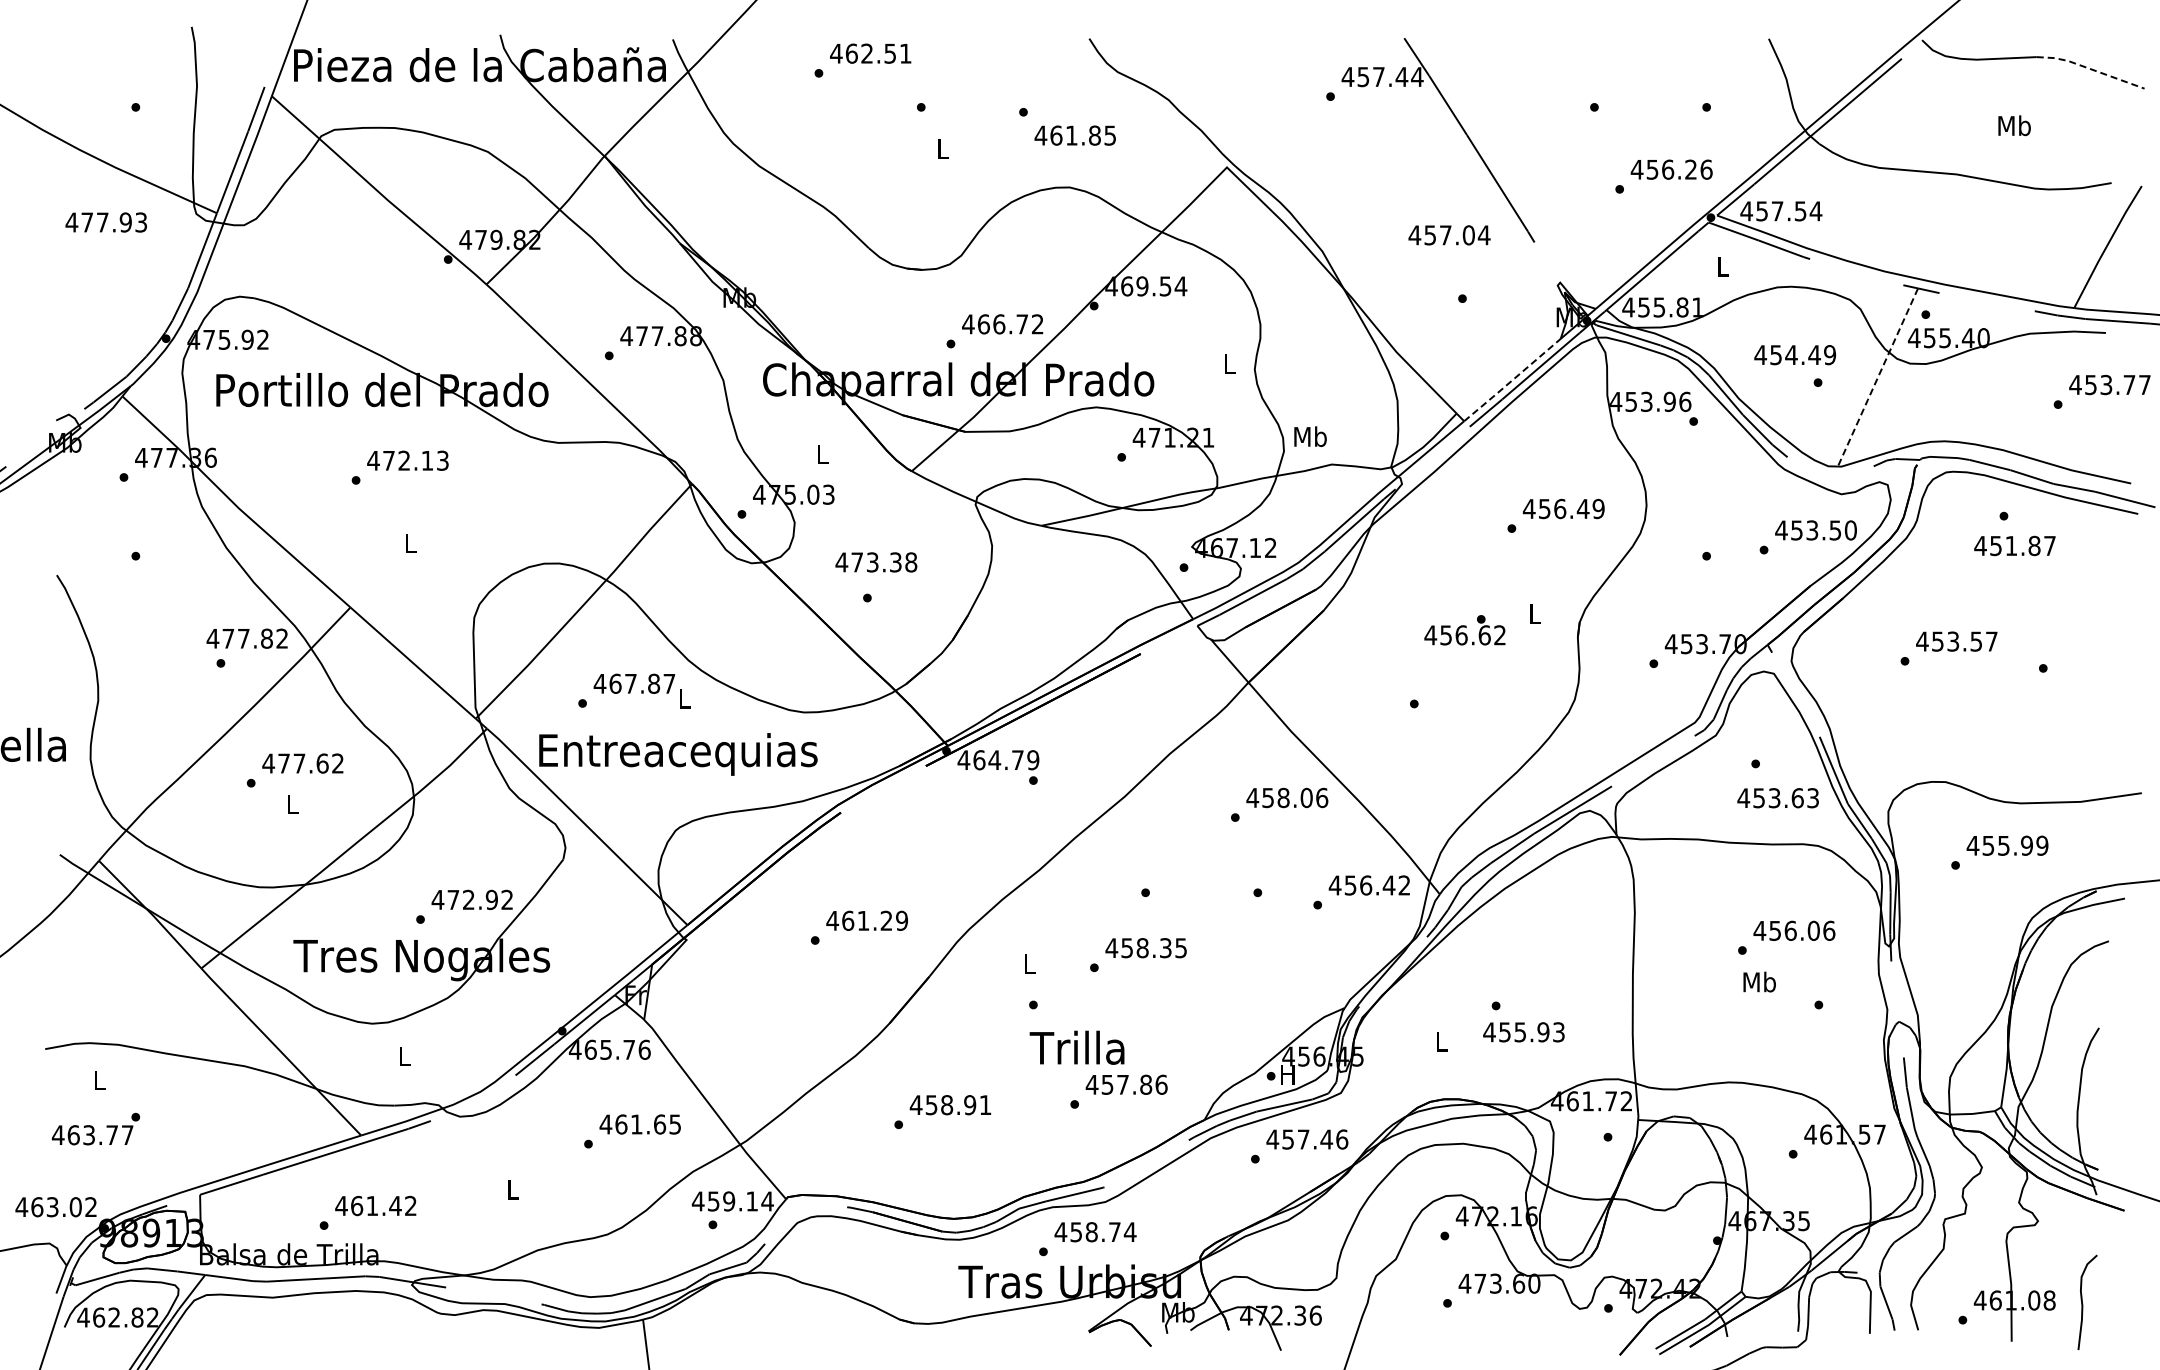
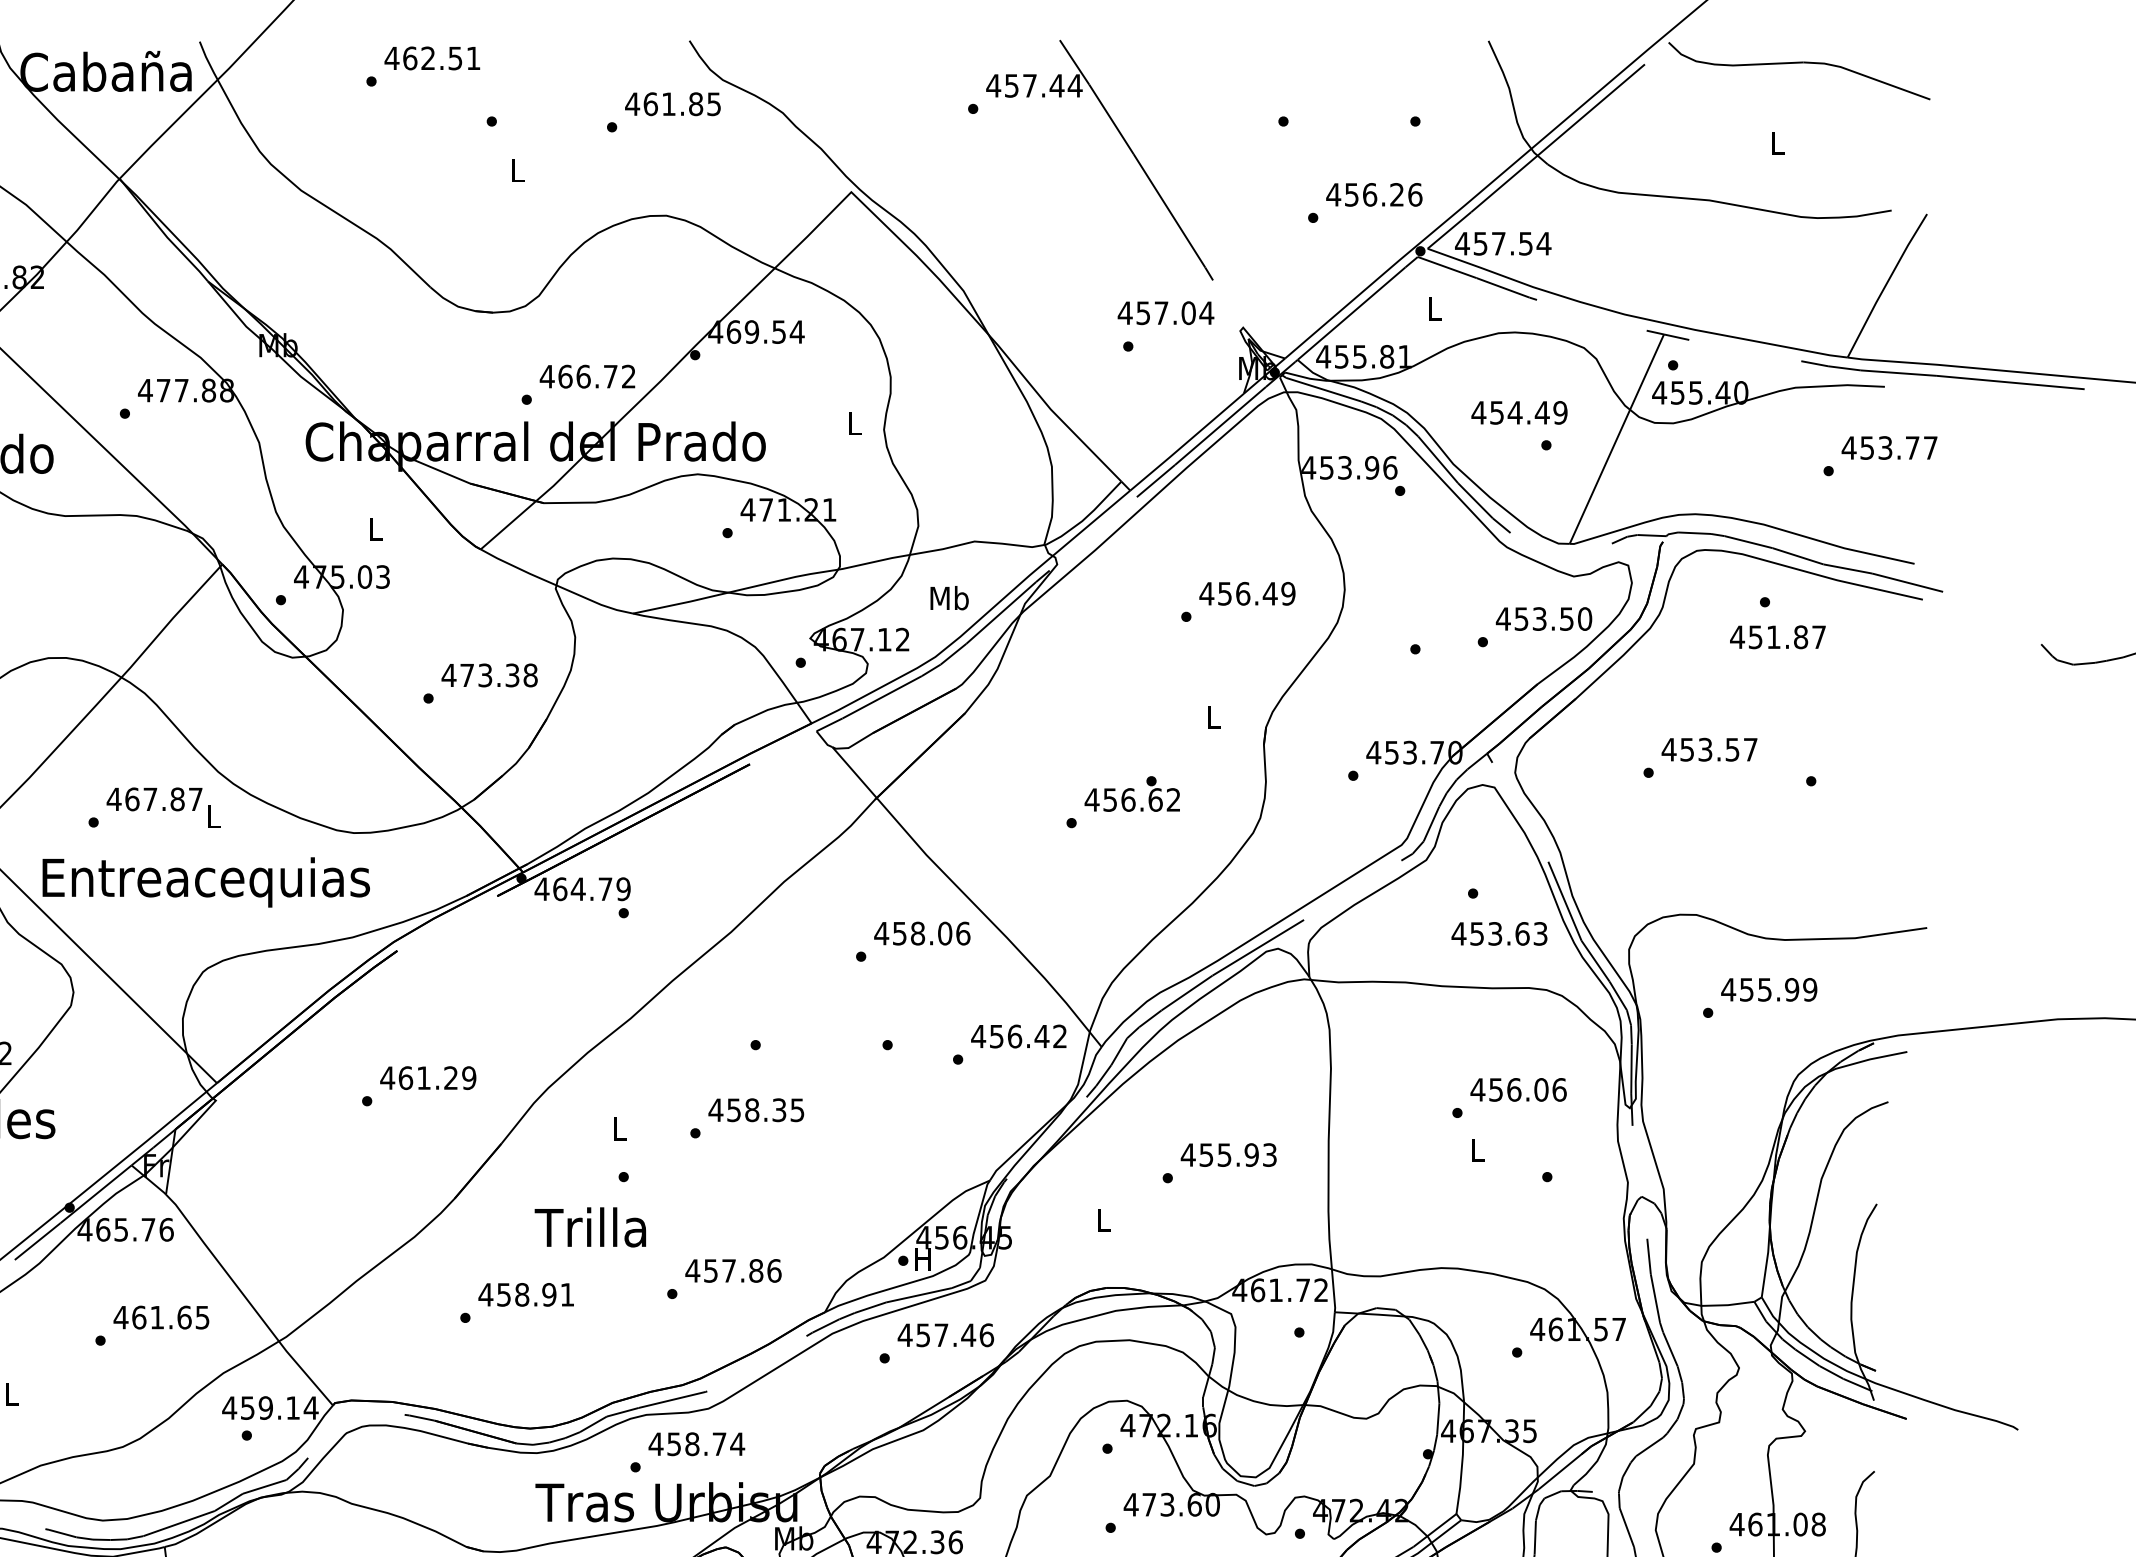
line: (2090, 69) -> (1866, 77), dashed -> solid
text: (2014, 125) -> (1777, 142), Mb -> L
text: (1074, 135) -> (672, 104), moved
text: (1449, 235) -> (1165, 313), moved
line: (1877, 378) -> (1616, 440), dashed -> solid
line: (1512, 380) -> (1187, 442), dashed -> solid
text: (1310, 436) -> (949, 597), moved
text: (876, 562) -> (489, 675), moved
text: (1464, 630) -> (1131, 794), moved
text: (1759, 981) -> (1477, 1149), Mb -> L
text: (1523, 1032) -> (1228, 1155), moved
text: (1076, 1047) -> (589, 1227), moved

